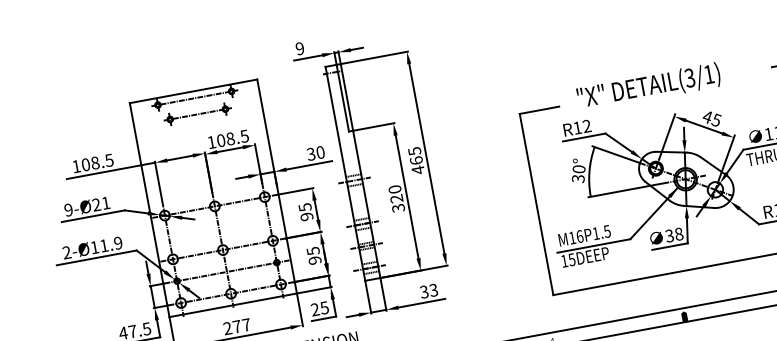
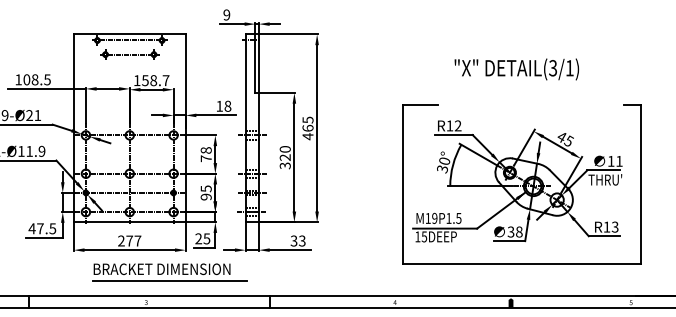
text: (648, 87) -> (516, 69), moved
text: (232, 138) -> (155, 80), 108.5 -> 158.7
text: (315, 152) -> (223, 105), 30 -> 18
text: (305, 212) -> (205, 154), 95 -> 78
text: (579, 235) -> (434, 217), M16P1.5 -> M19P1.5

